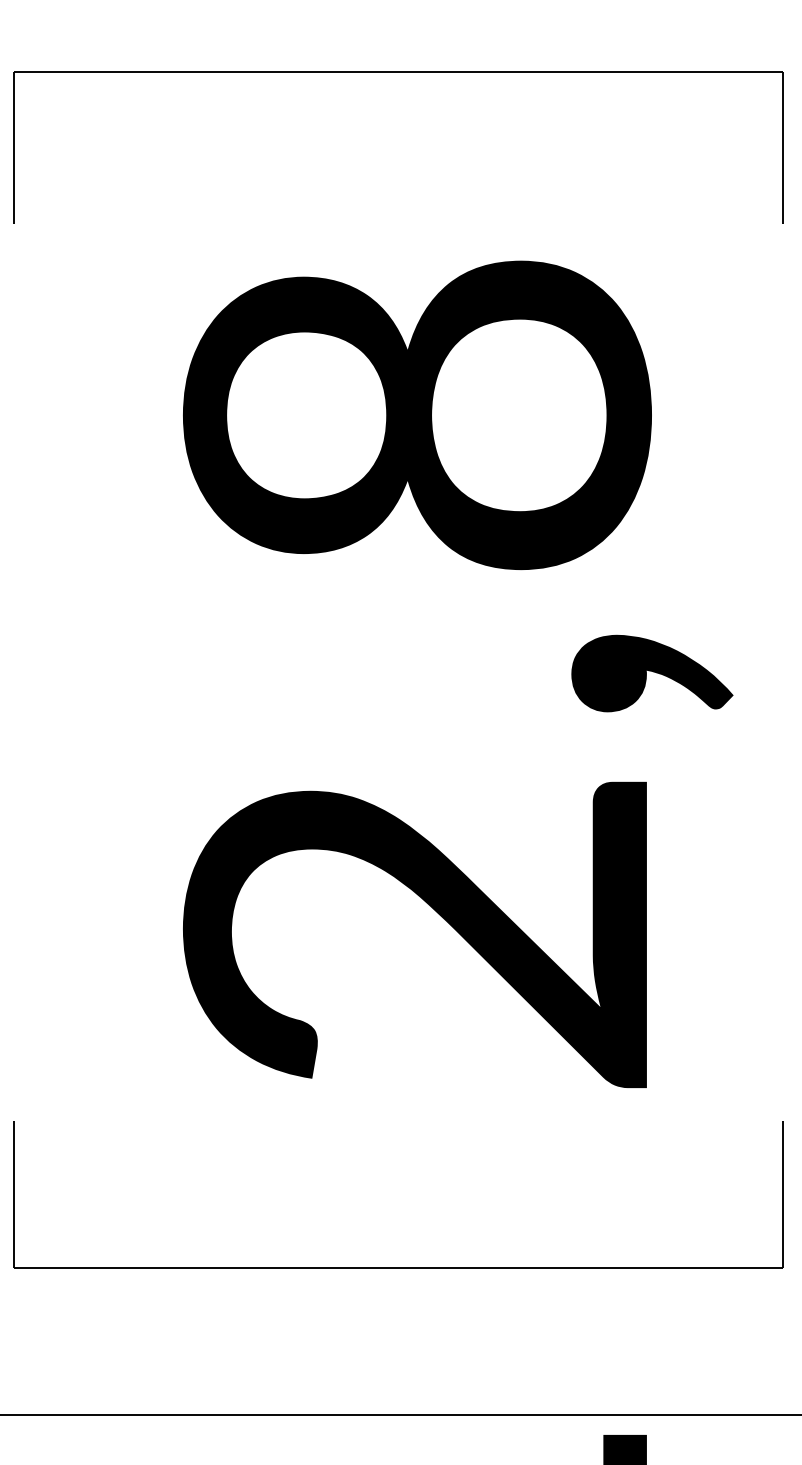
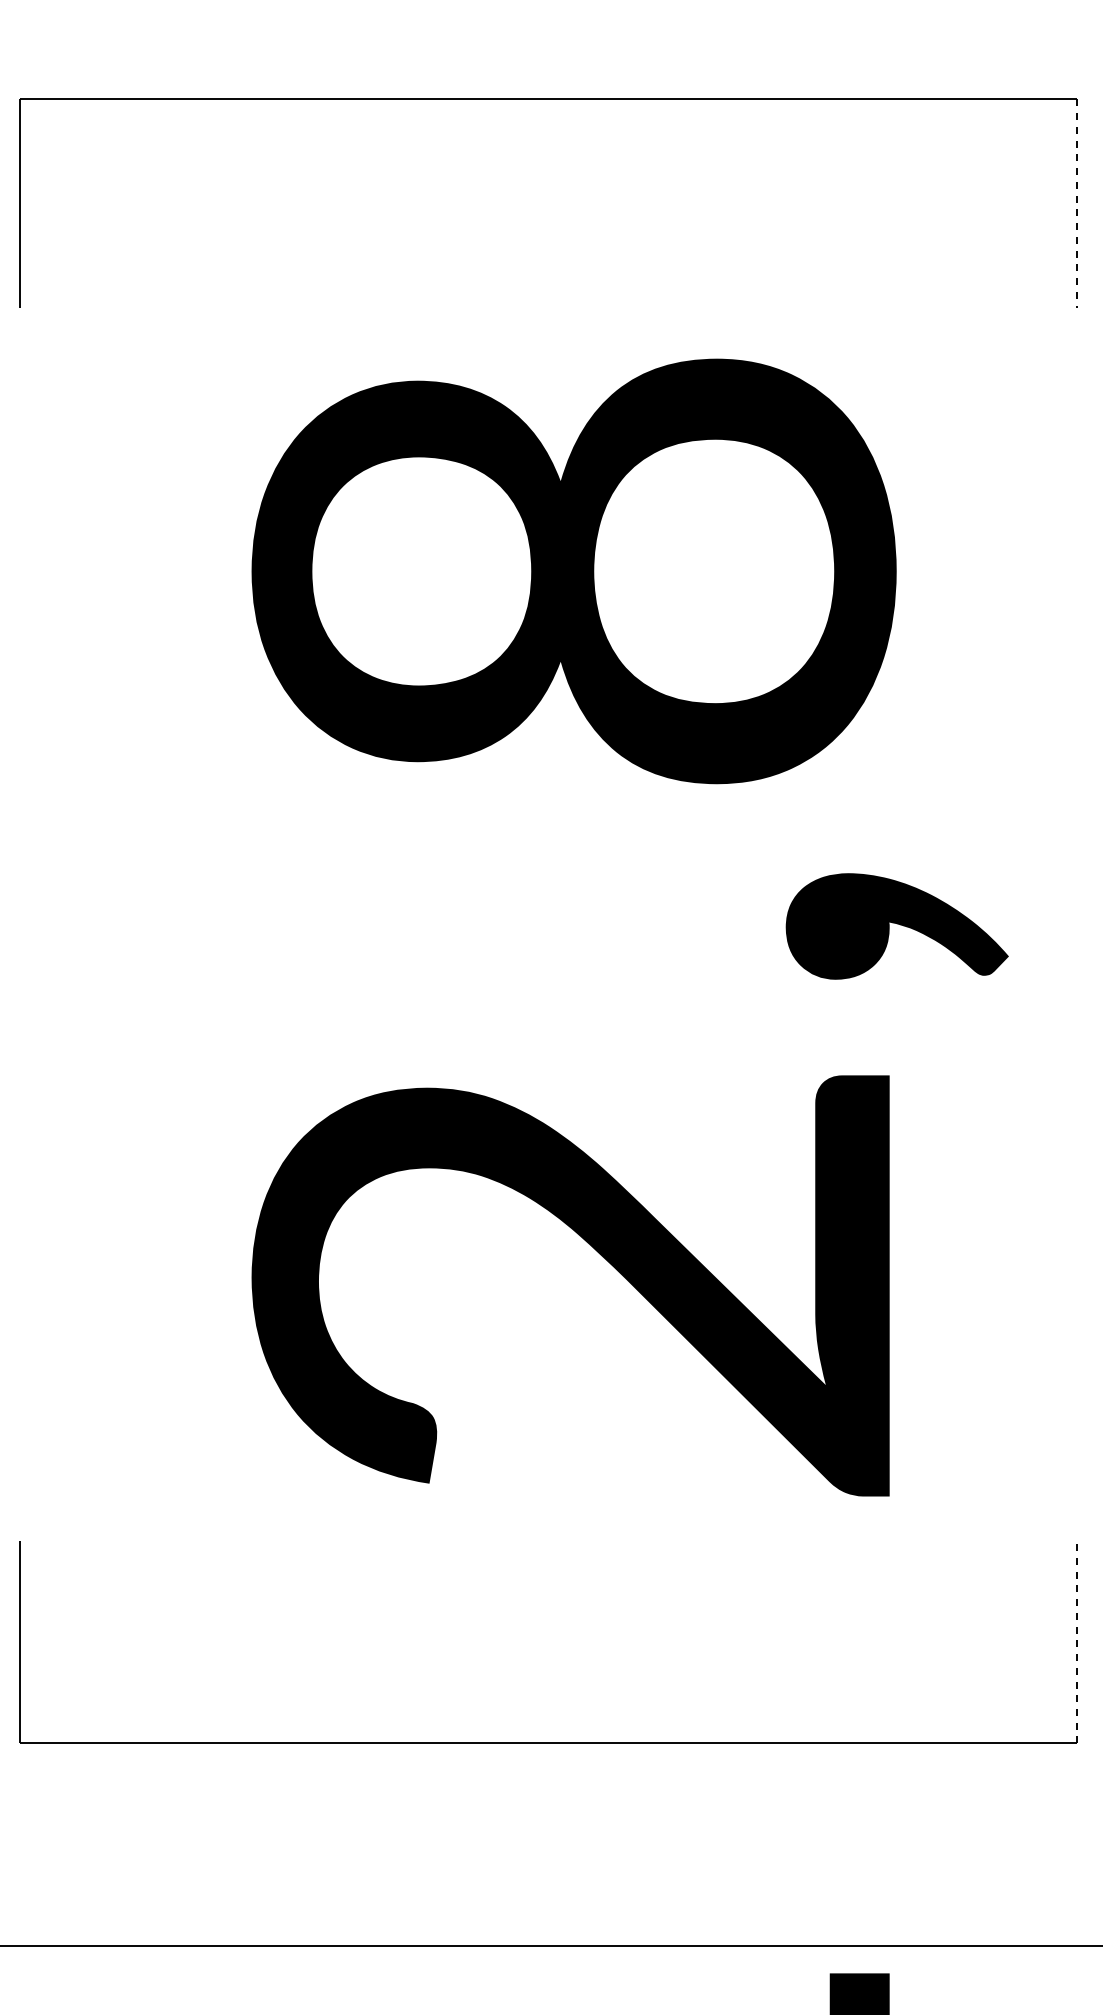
line: (783, 148) -> (1077, 204), solid -> dashed
line: (783, 1193) -> (1077, 1641), solid -> dashed

